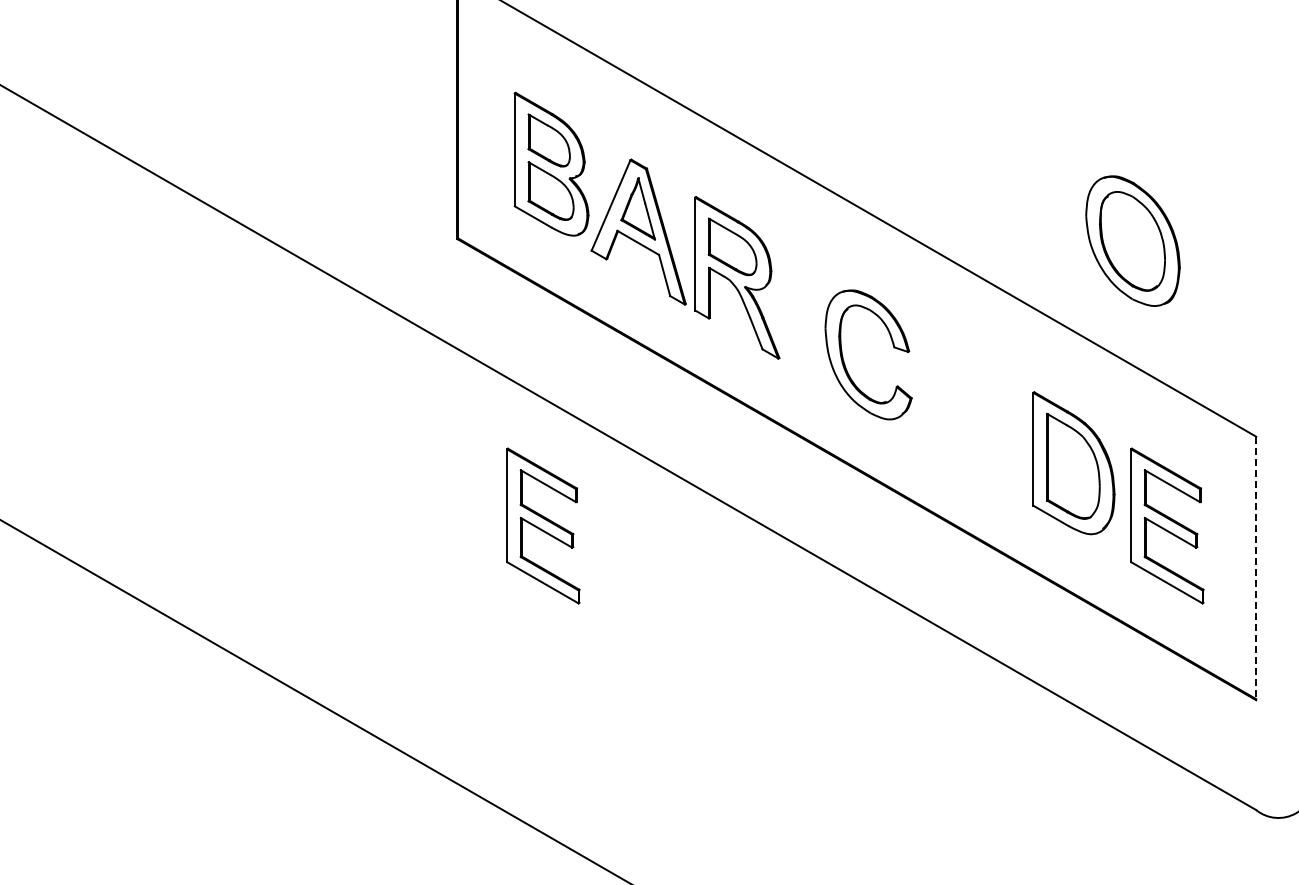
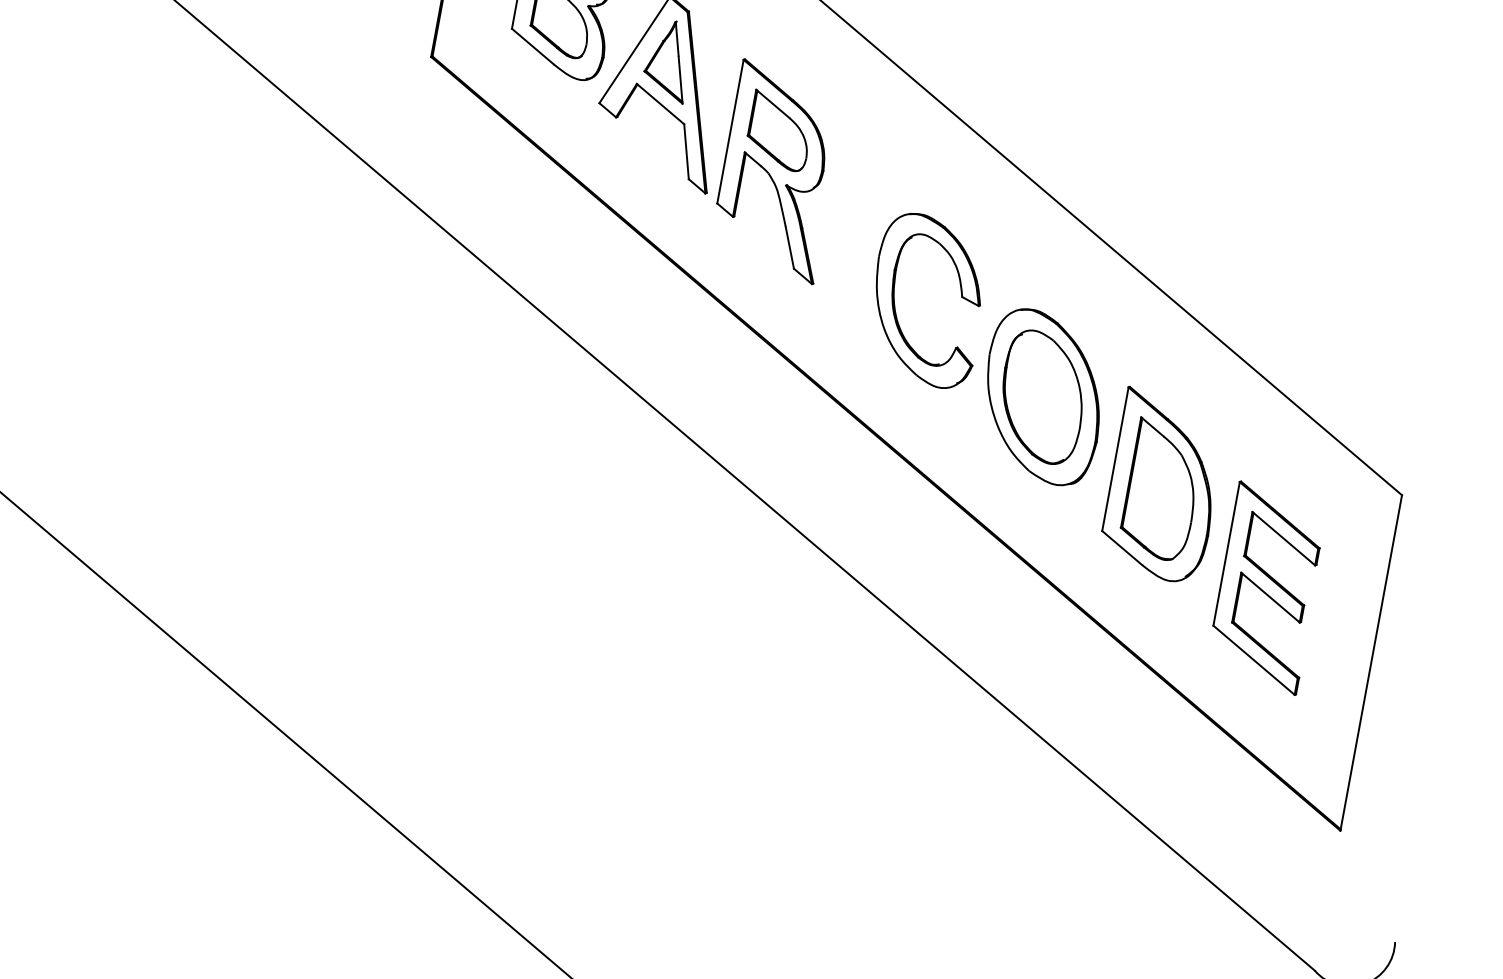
part: (1132, 240) -> (1042, 396), moved
part: (543, 525) -> (473, 441), removed
line: (1256, 568) -> (1371, 663), dashed -> solid

